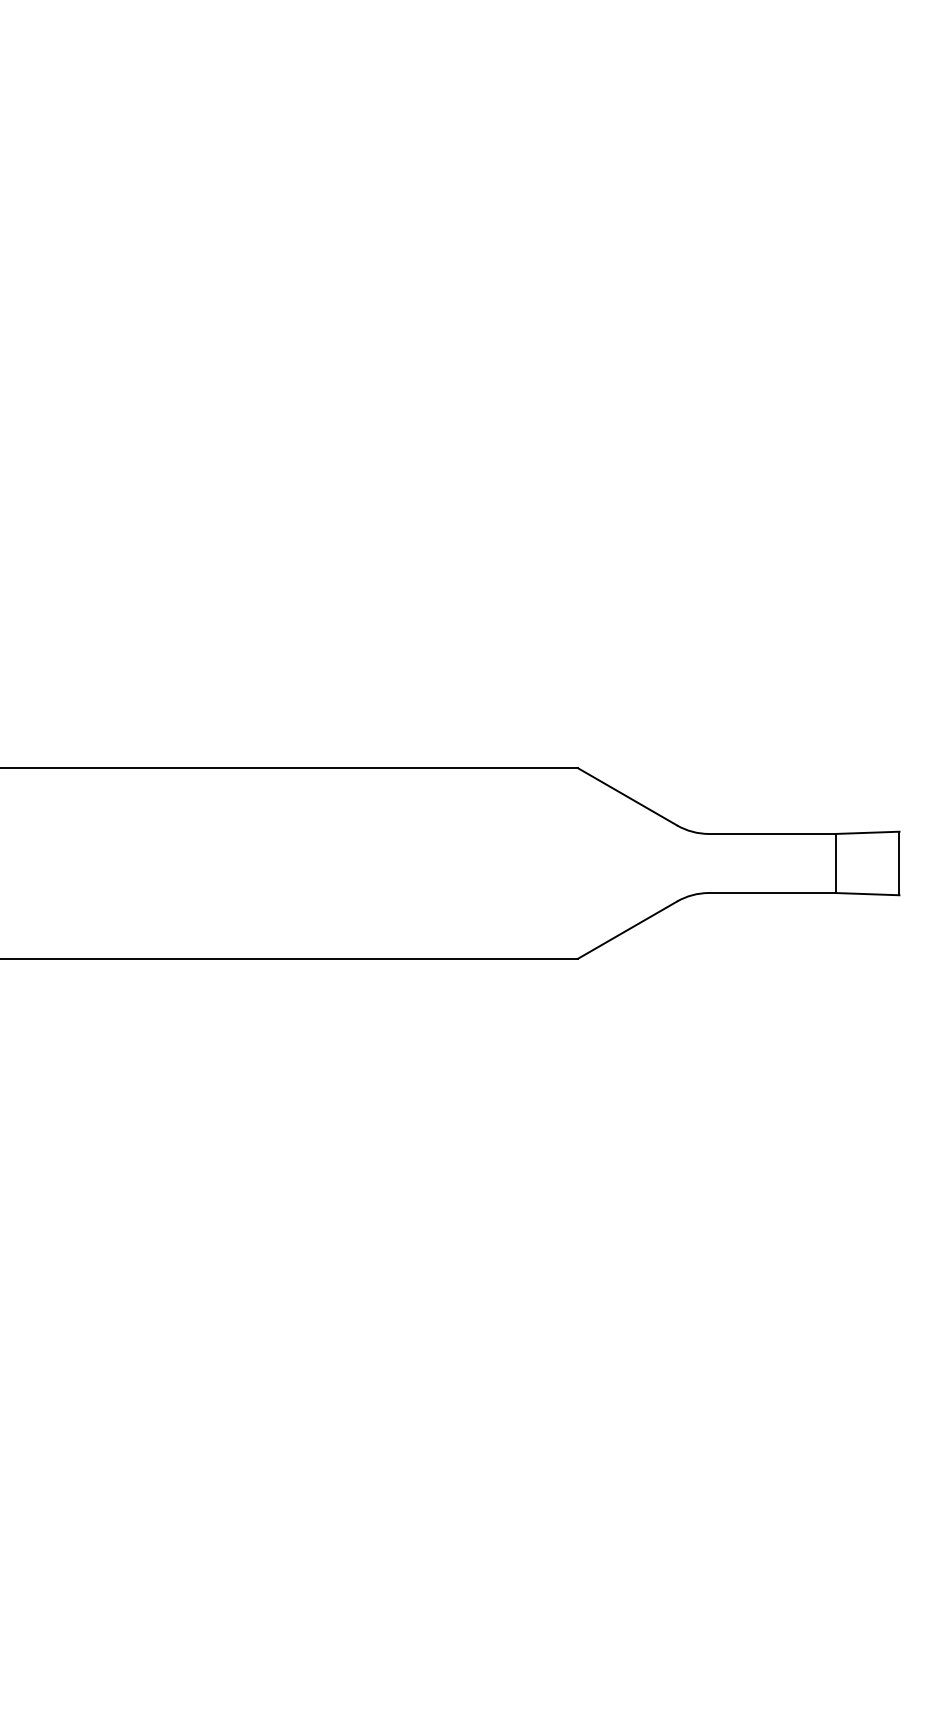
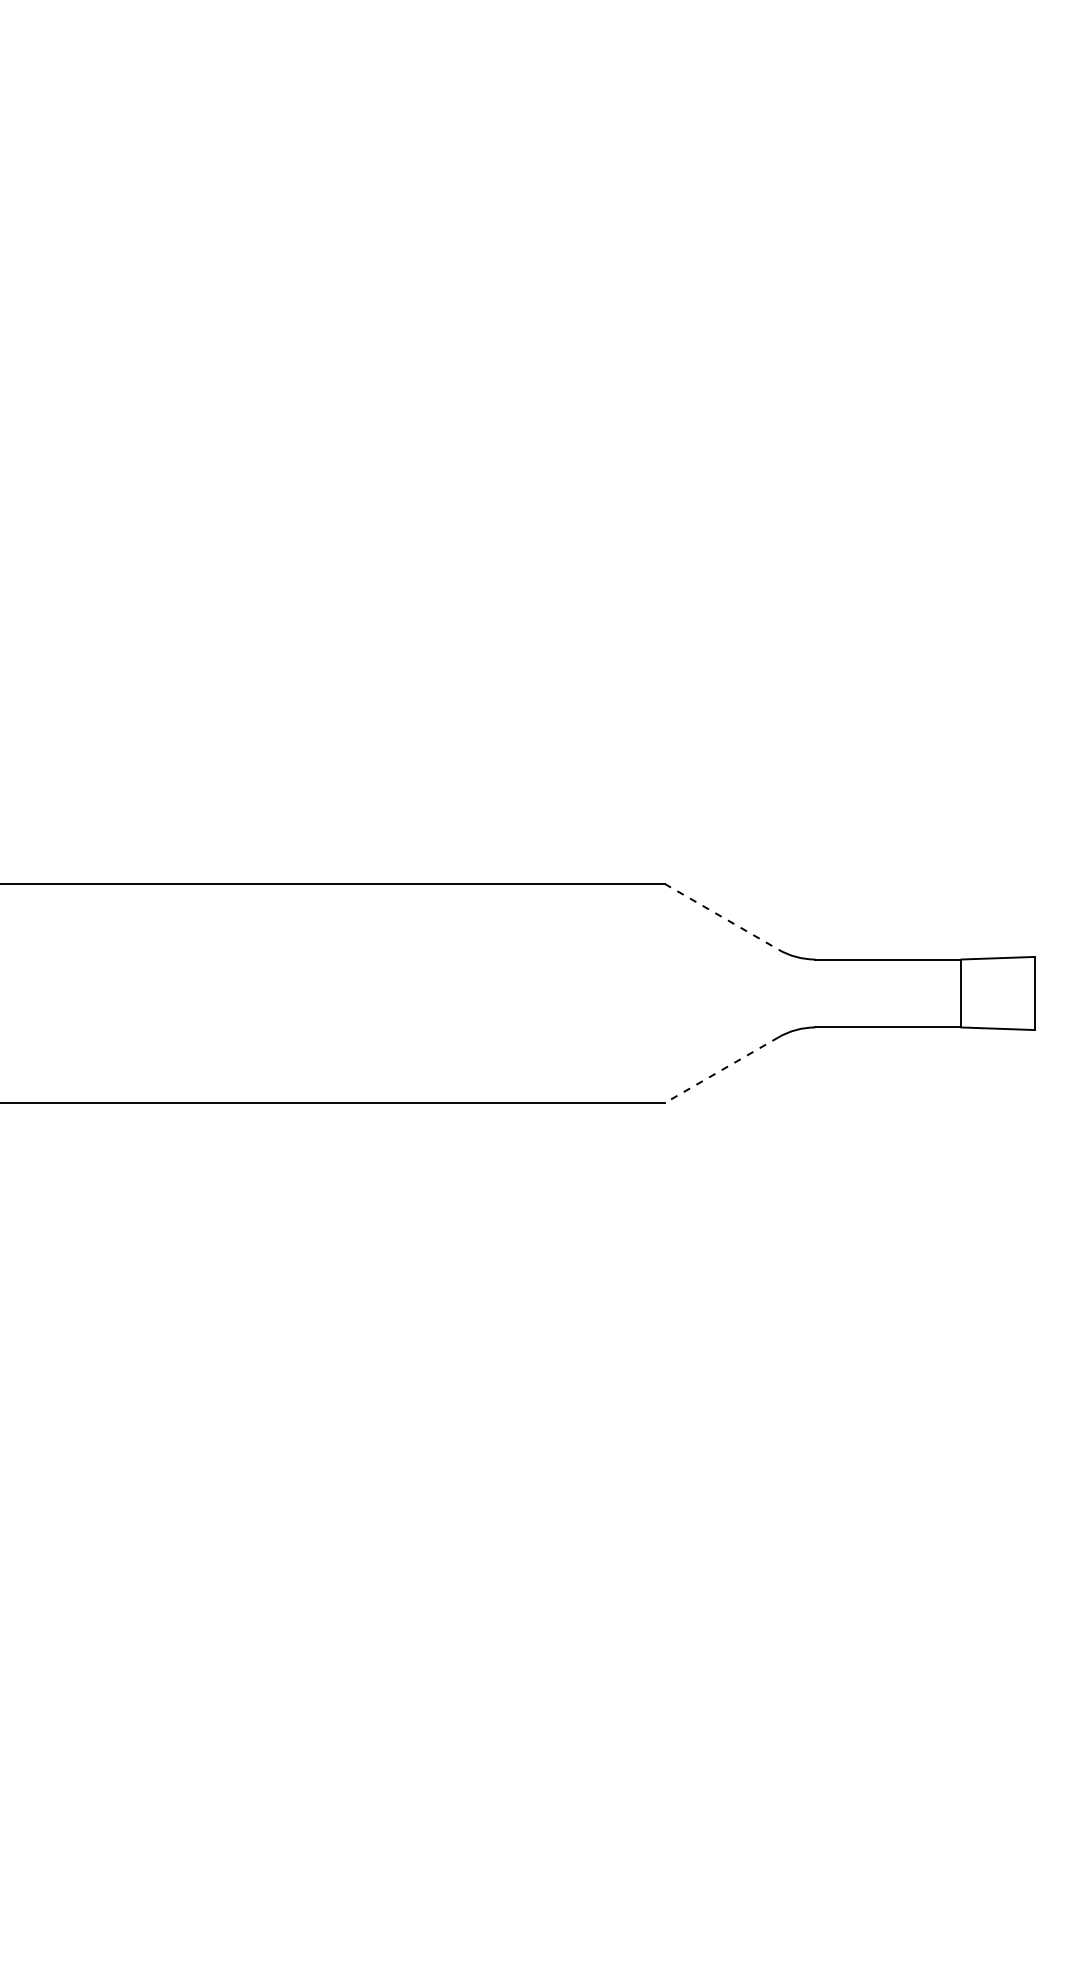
line: (627, 796) -> (721, 916), solid -> dashed
line: (627, 930) -> (721, 1070), solid -> dashed

